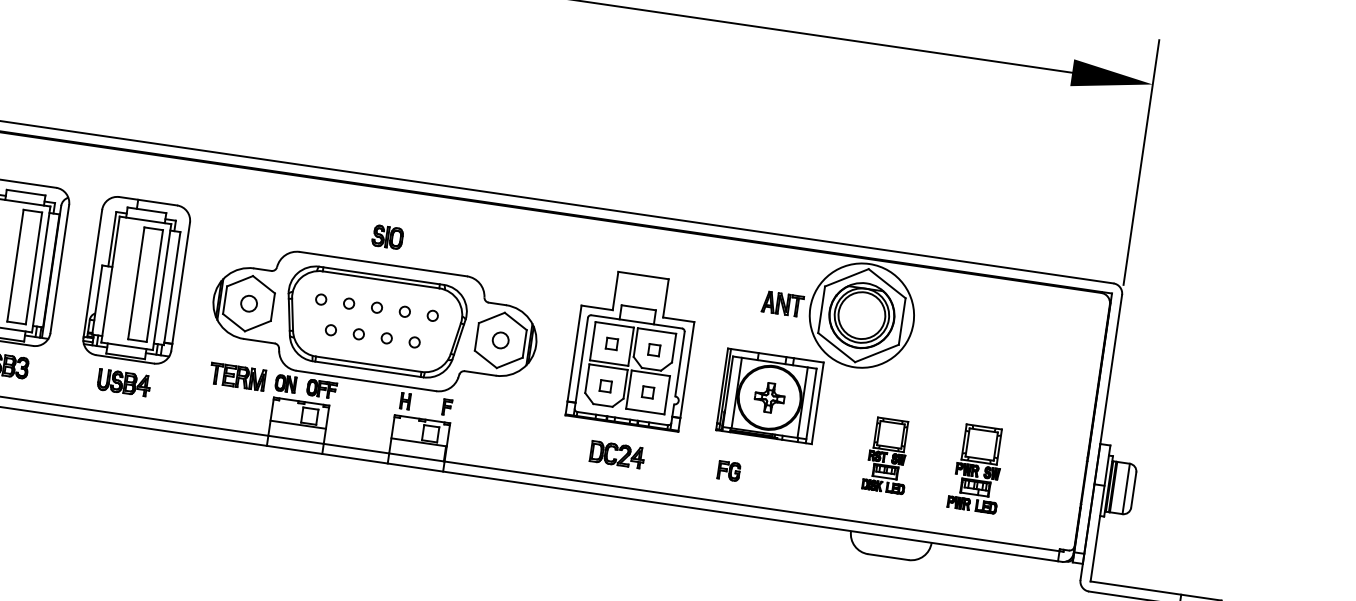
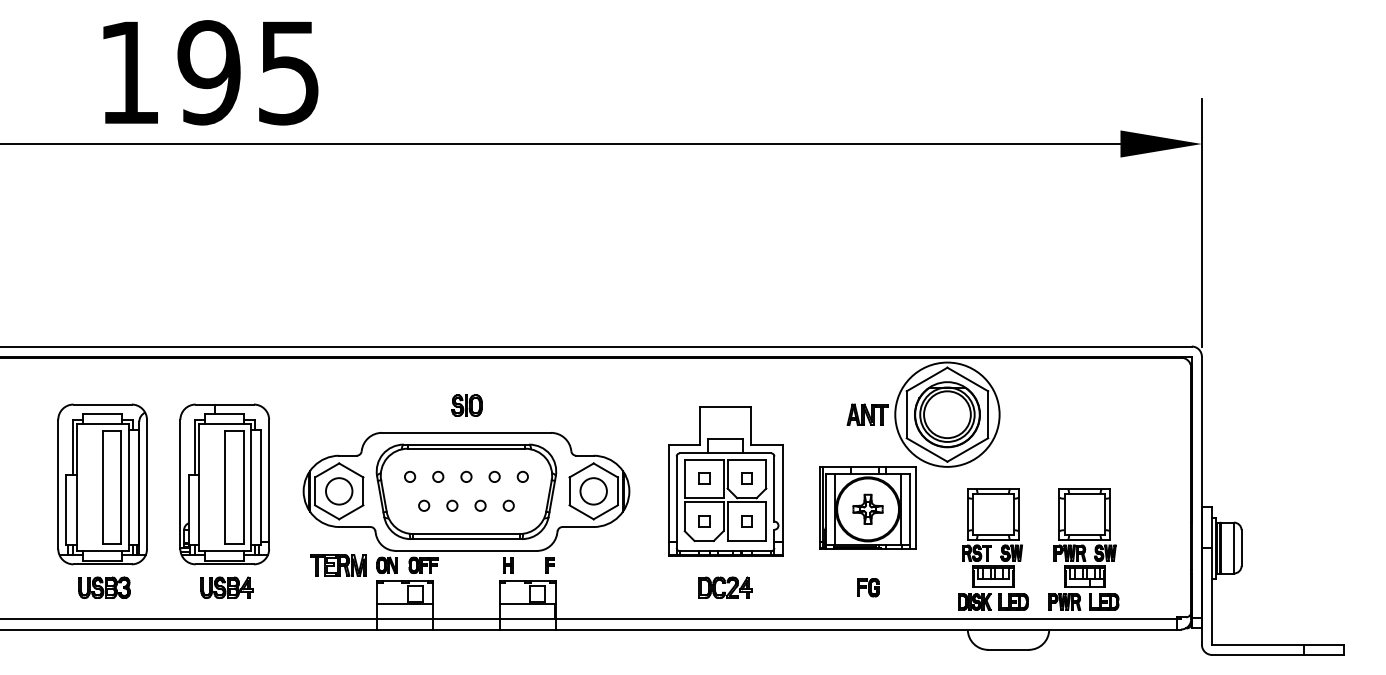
circle: (249, 303) -> (339, 491), size x1.67
circle: (500, 340) -> (593, 491), size x1.67
part: (888, 455) -> (993, 549), size x1.67
part: (977, 468) -> (1083, 549), size x1.43
part: (729, 470) -> (868, 587), moved

